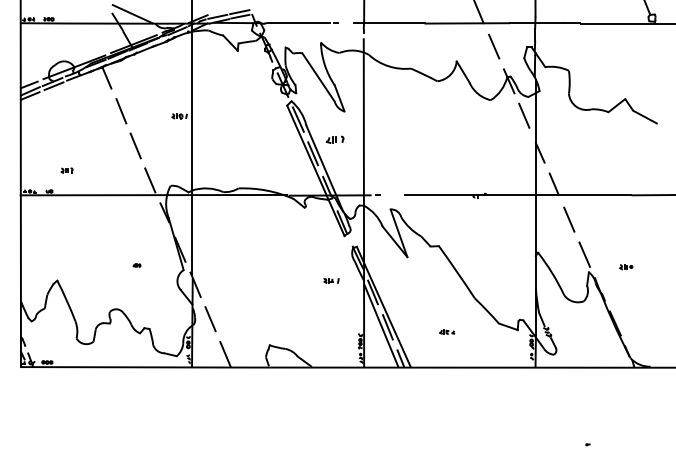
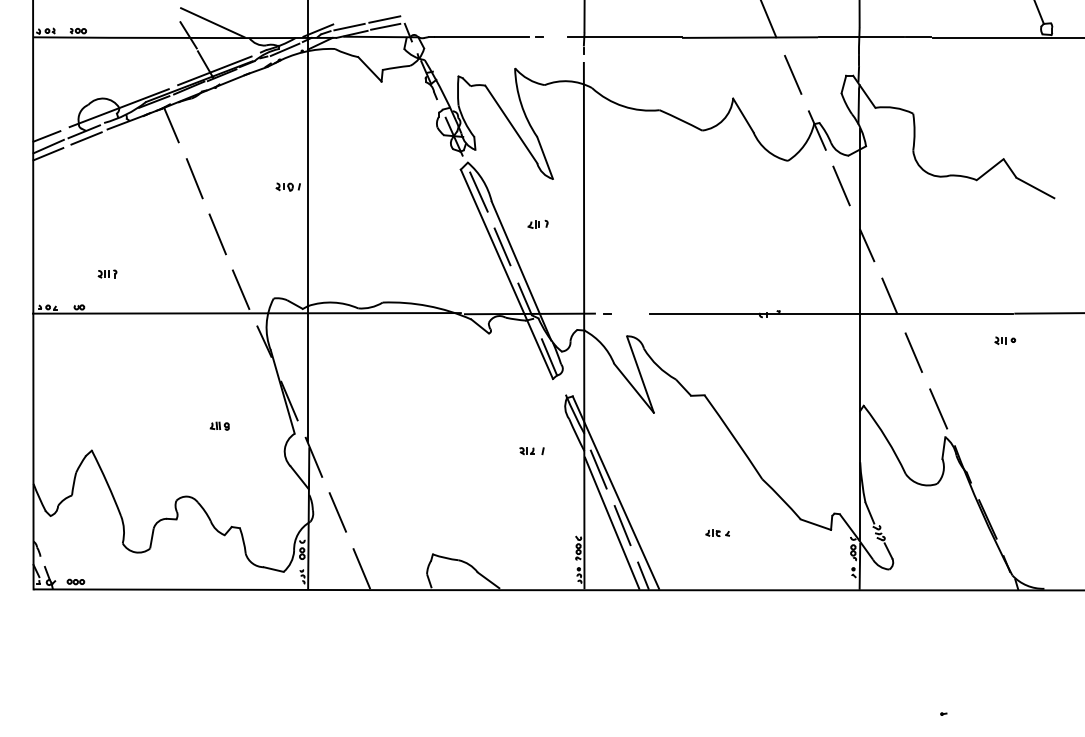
part: (335, 139) -> (538, 224), size x0.71
part: (136, 265) -> (218, 426), size x1.67
part: (626, 267) -> (1005, 341), moved

